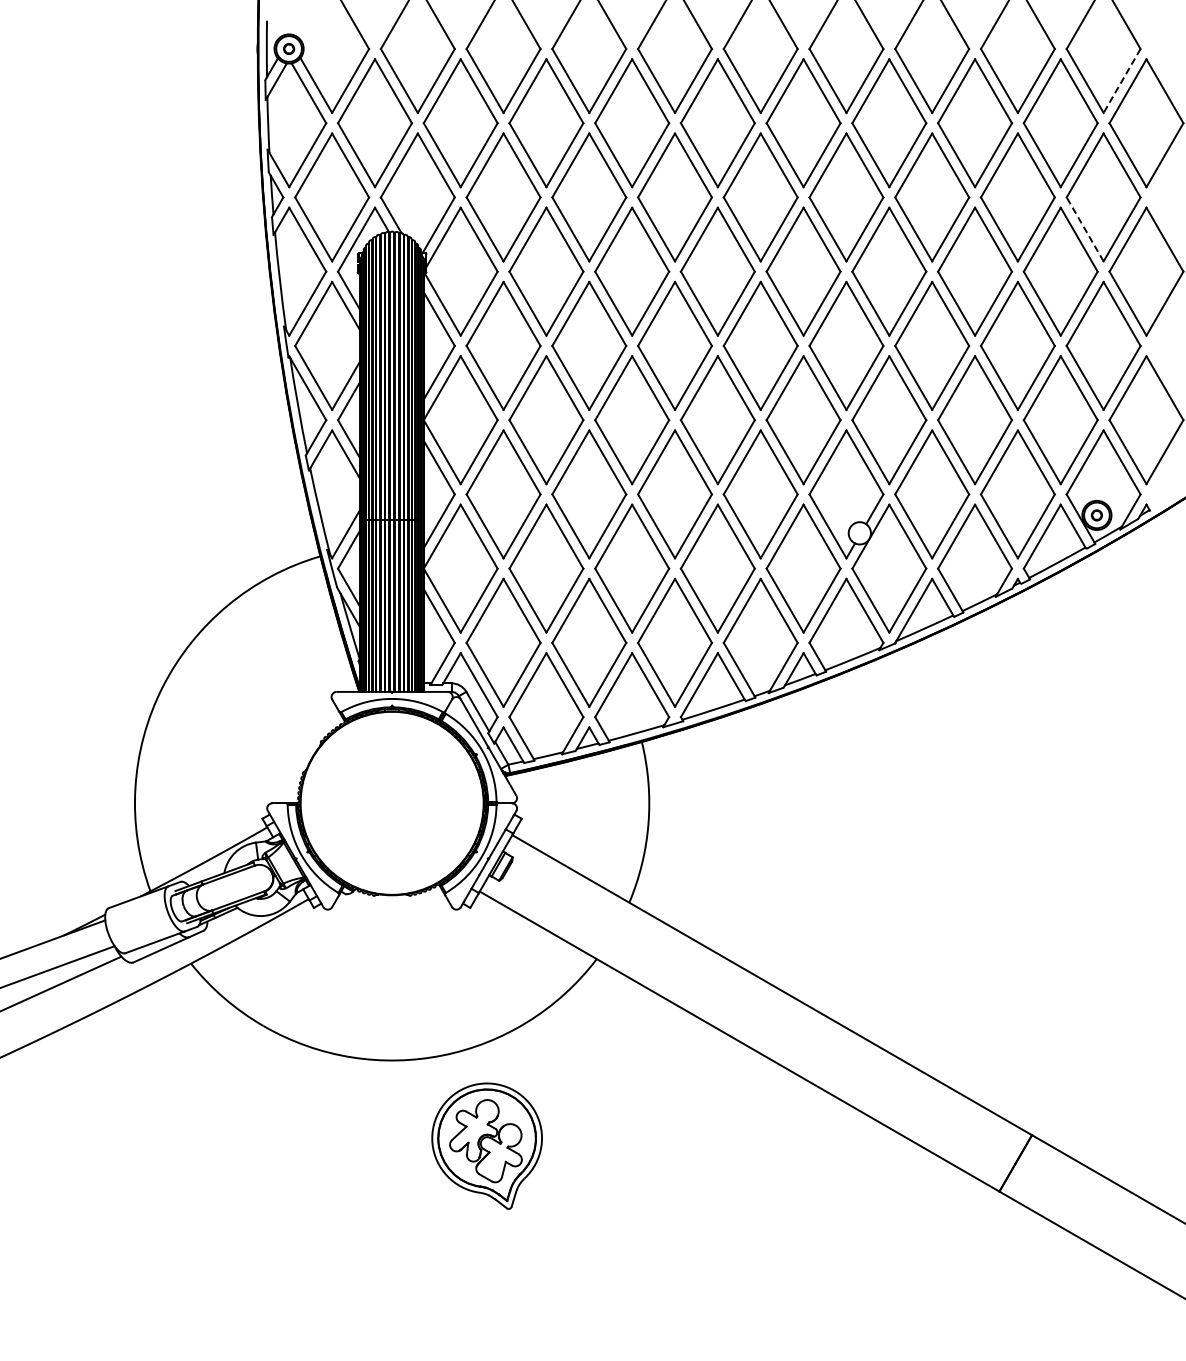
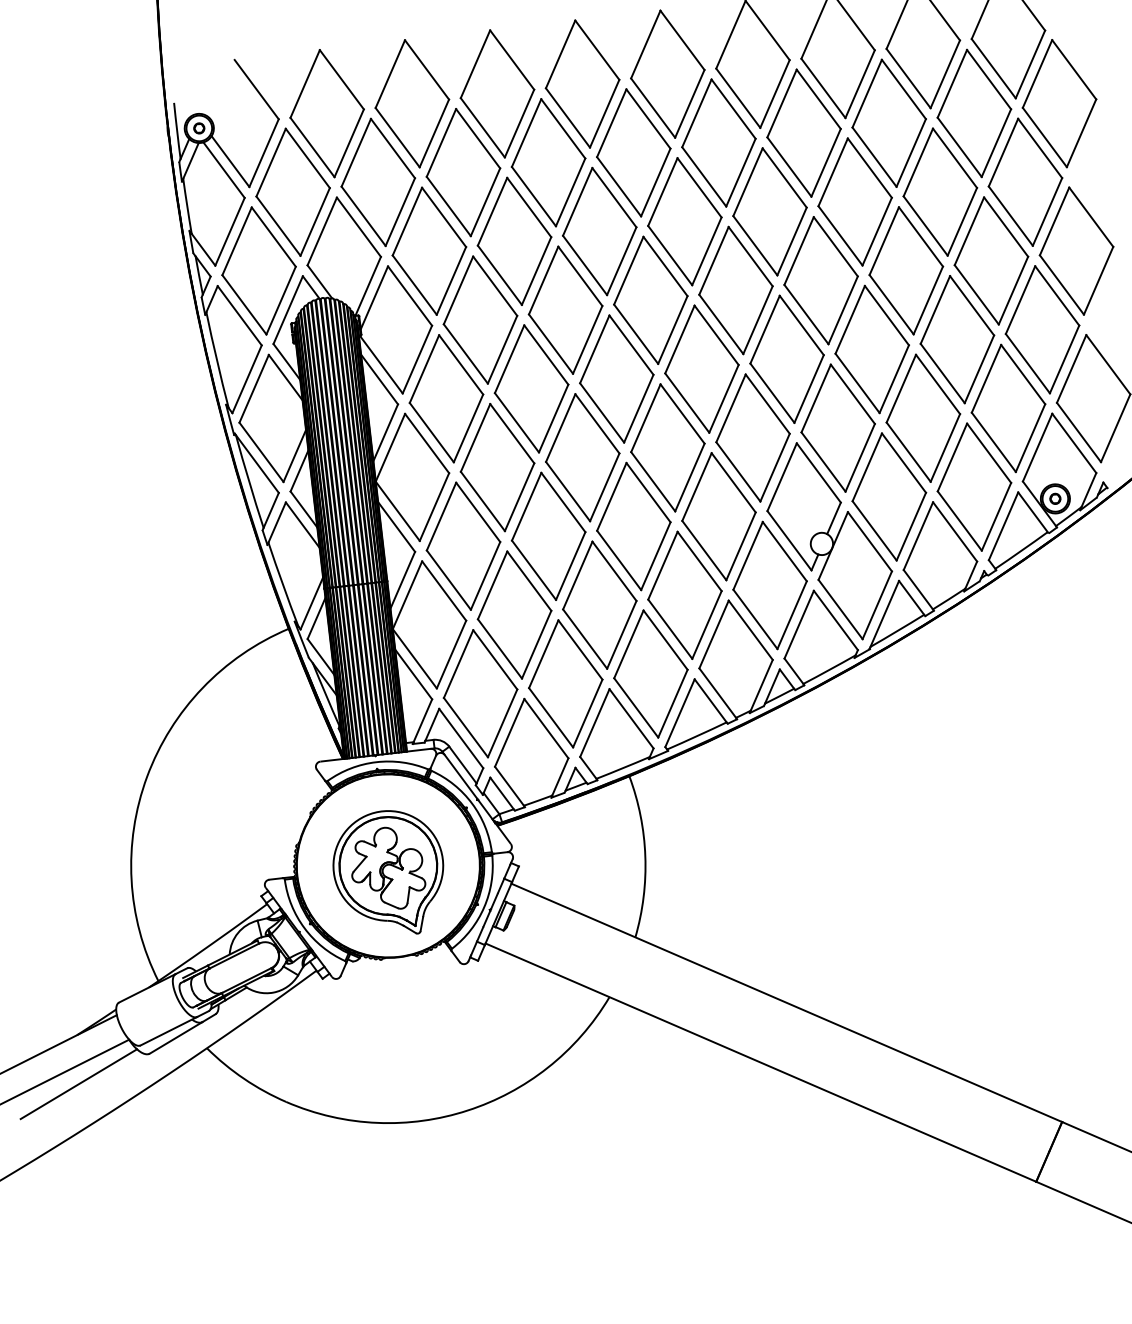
line: (1122, 80) -> (1030, 63), dashed -> solid
line: (1085, 229) -> (1011, 216), dashed -> solid
part: (486, 1145) -> (388, 873), moved

